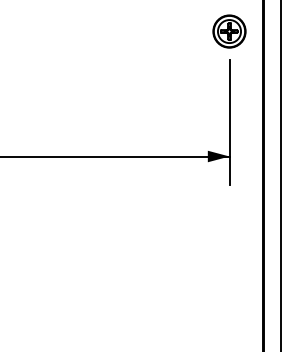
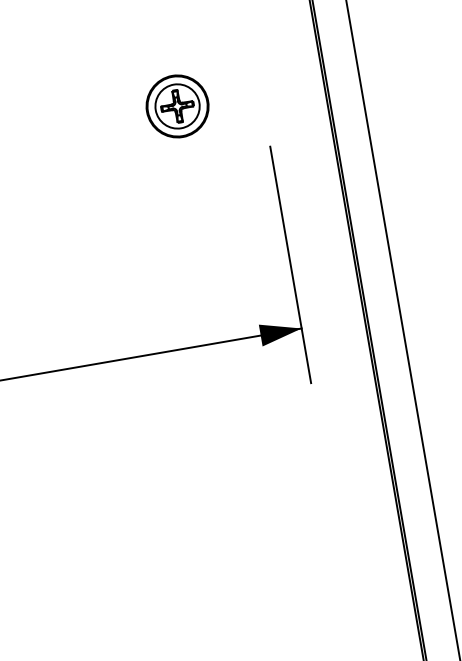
part: (229, 31) -> (177, 106), moved

